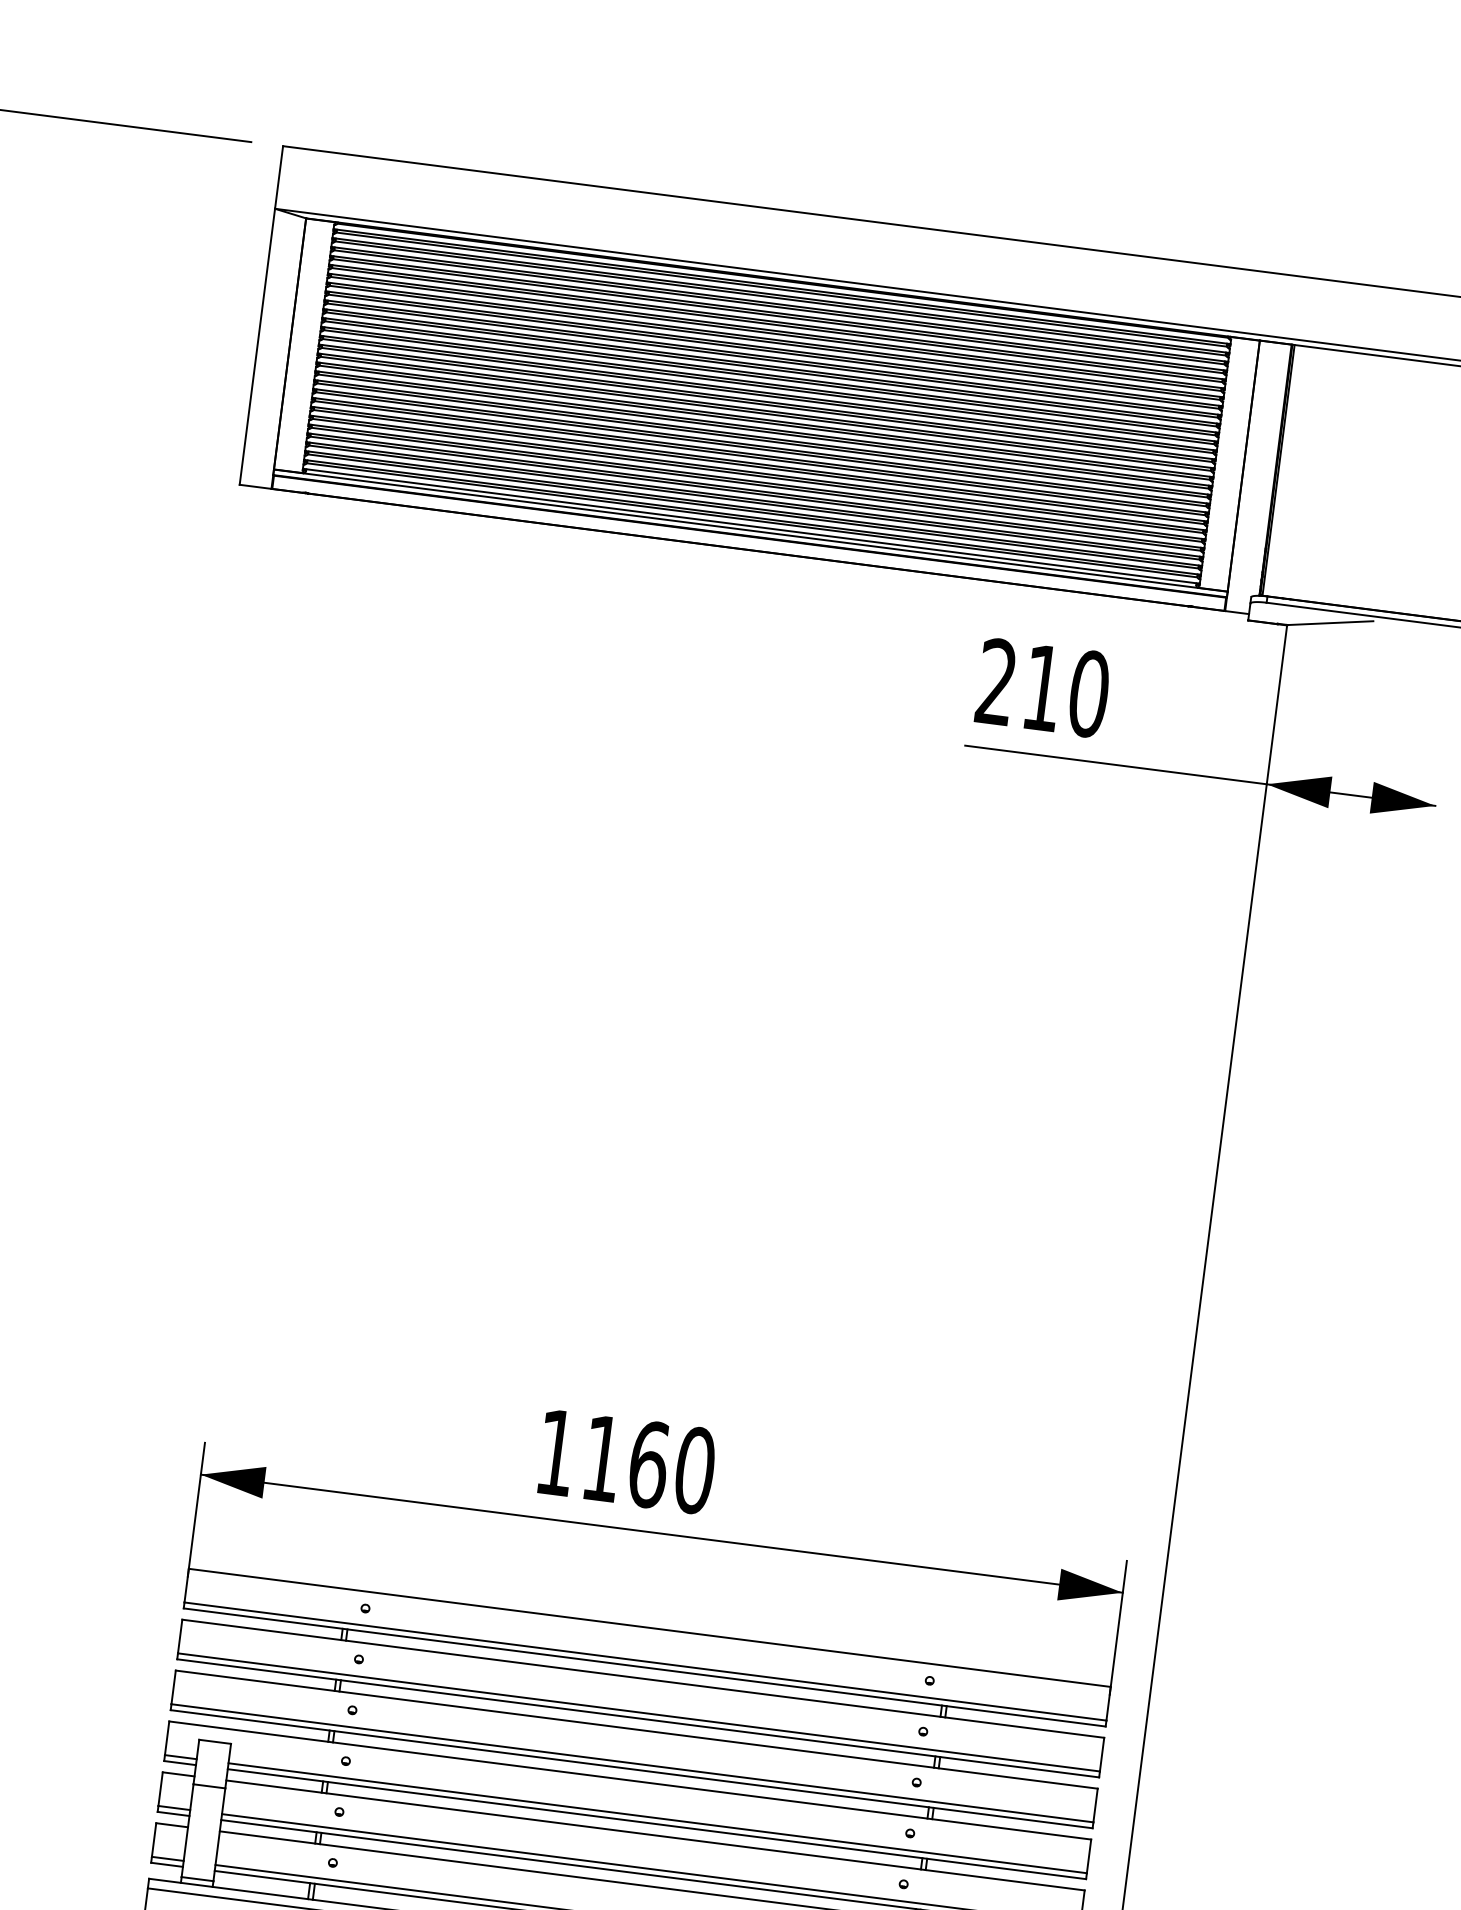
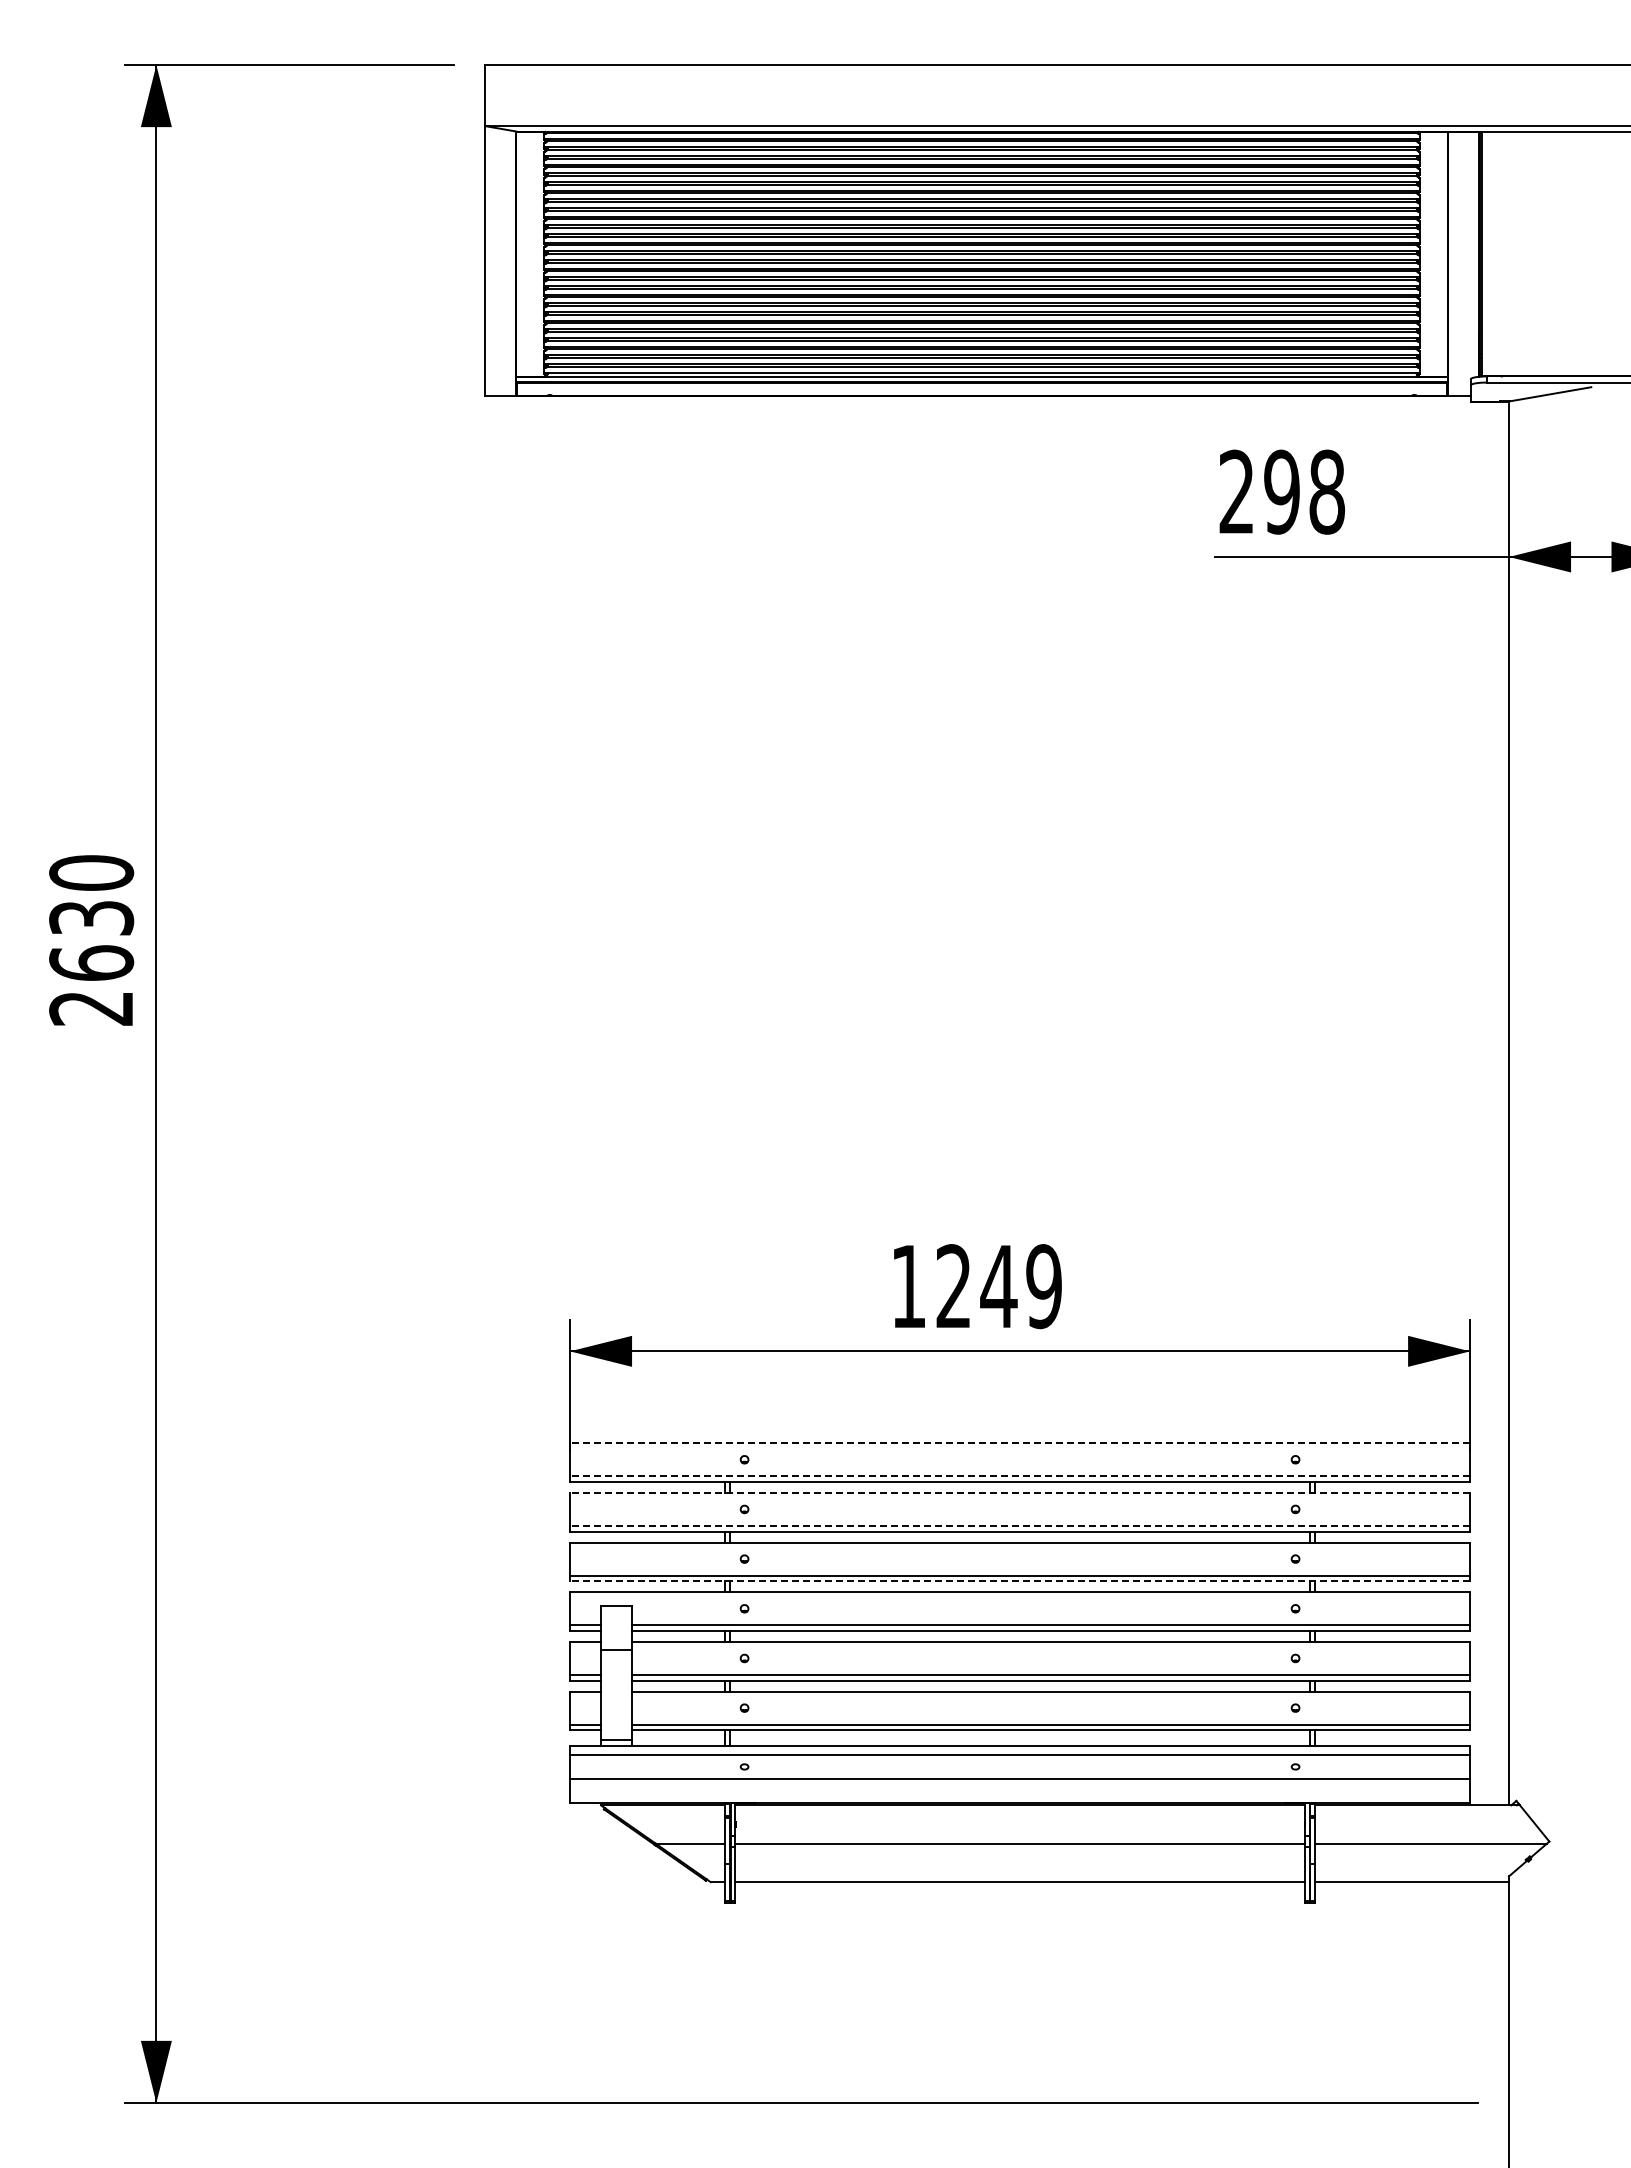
text: (1065, 690) -> (1304, 491), 210 -> 298
text: (649, 1464) -> (999, 1286), 1160 -> 1249
line: (649, 1627) -> (1019, 1443), solid -> dashed
line: (644, 1661) -> (1019, 1476), solid -> dashed
line: (642, 1679) -> (1019, 1493), solid -> dashed
line: (638, 1711) -> (1019, 1525), solid -> dashed
line: (631, 1769) -> (1019, 1581), solid -> dashed

